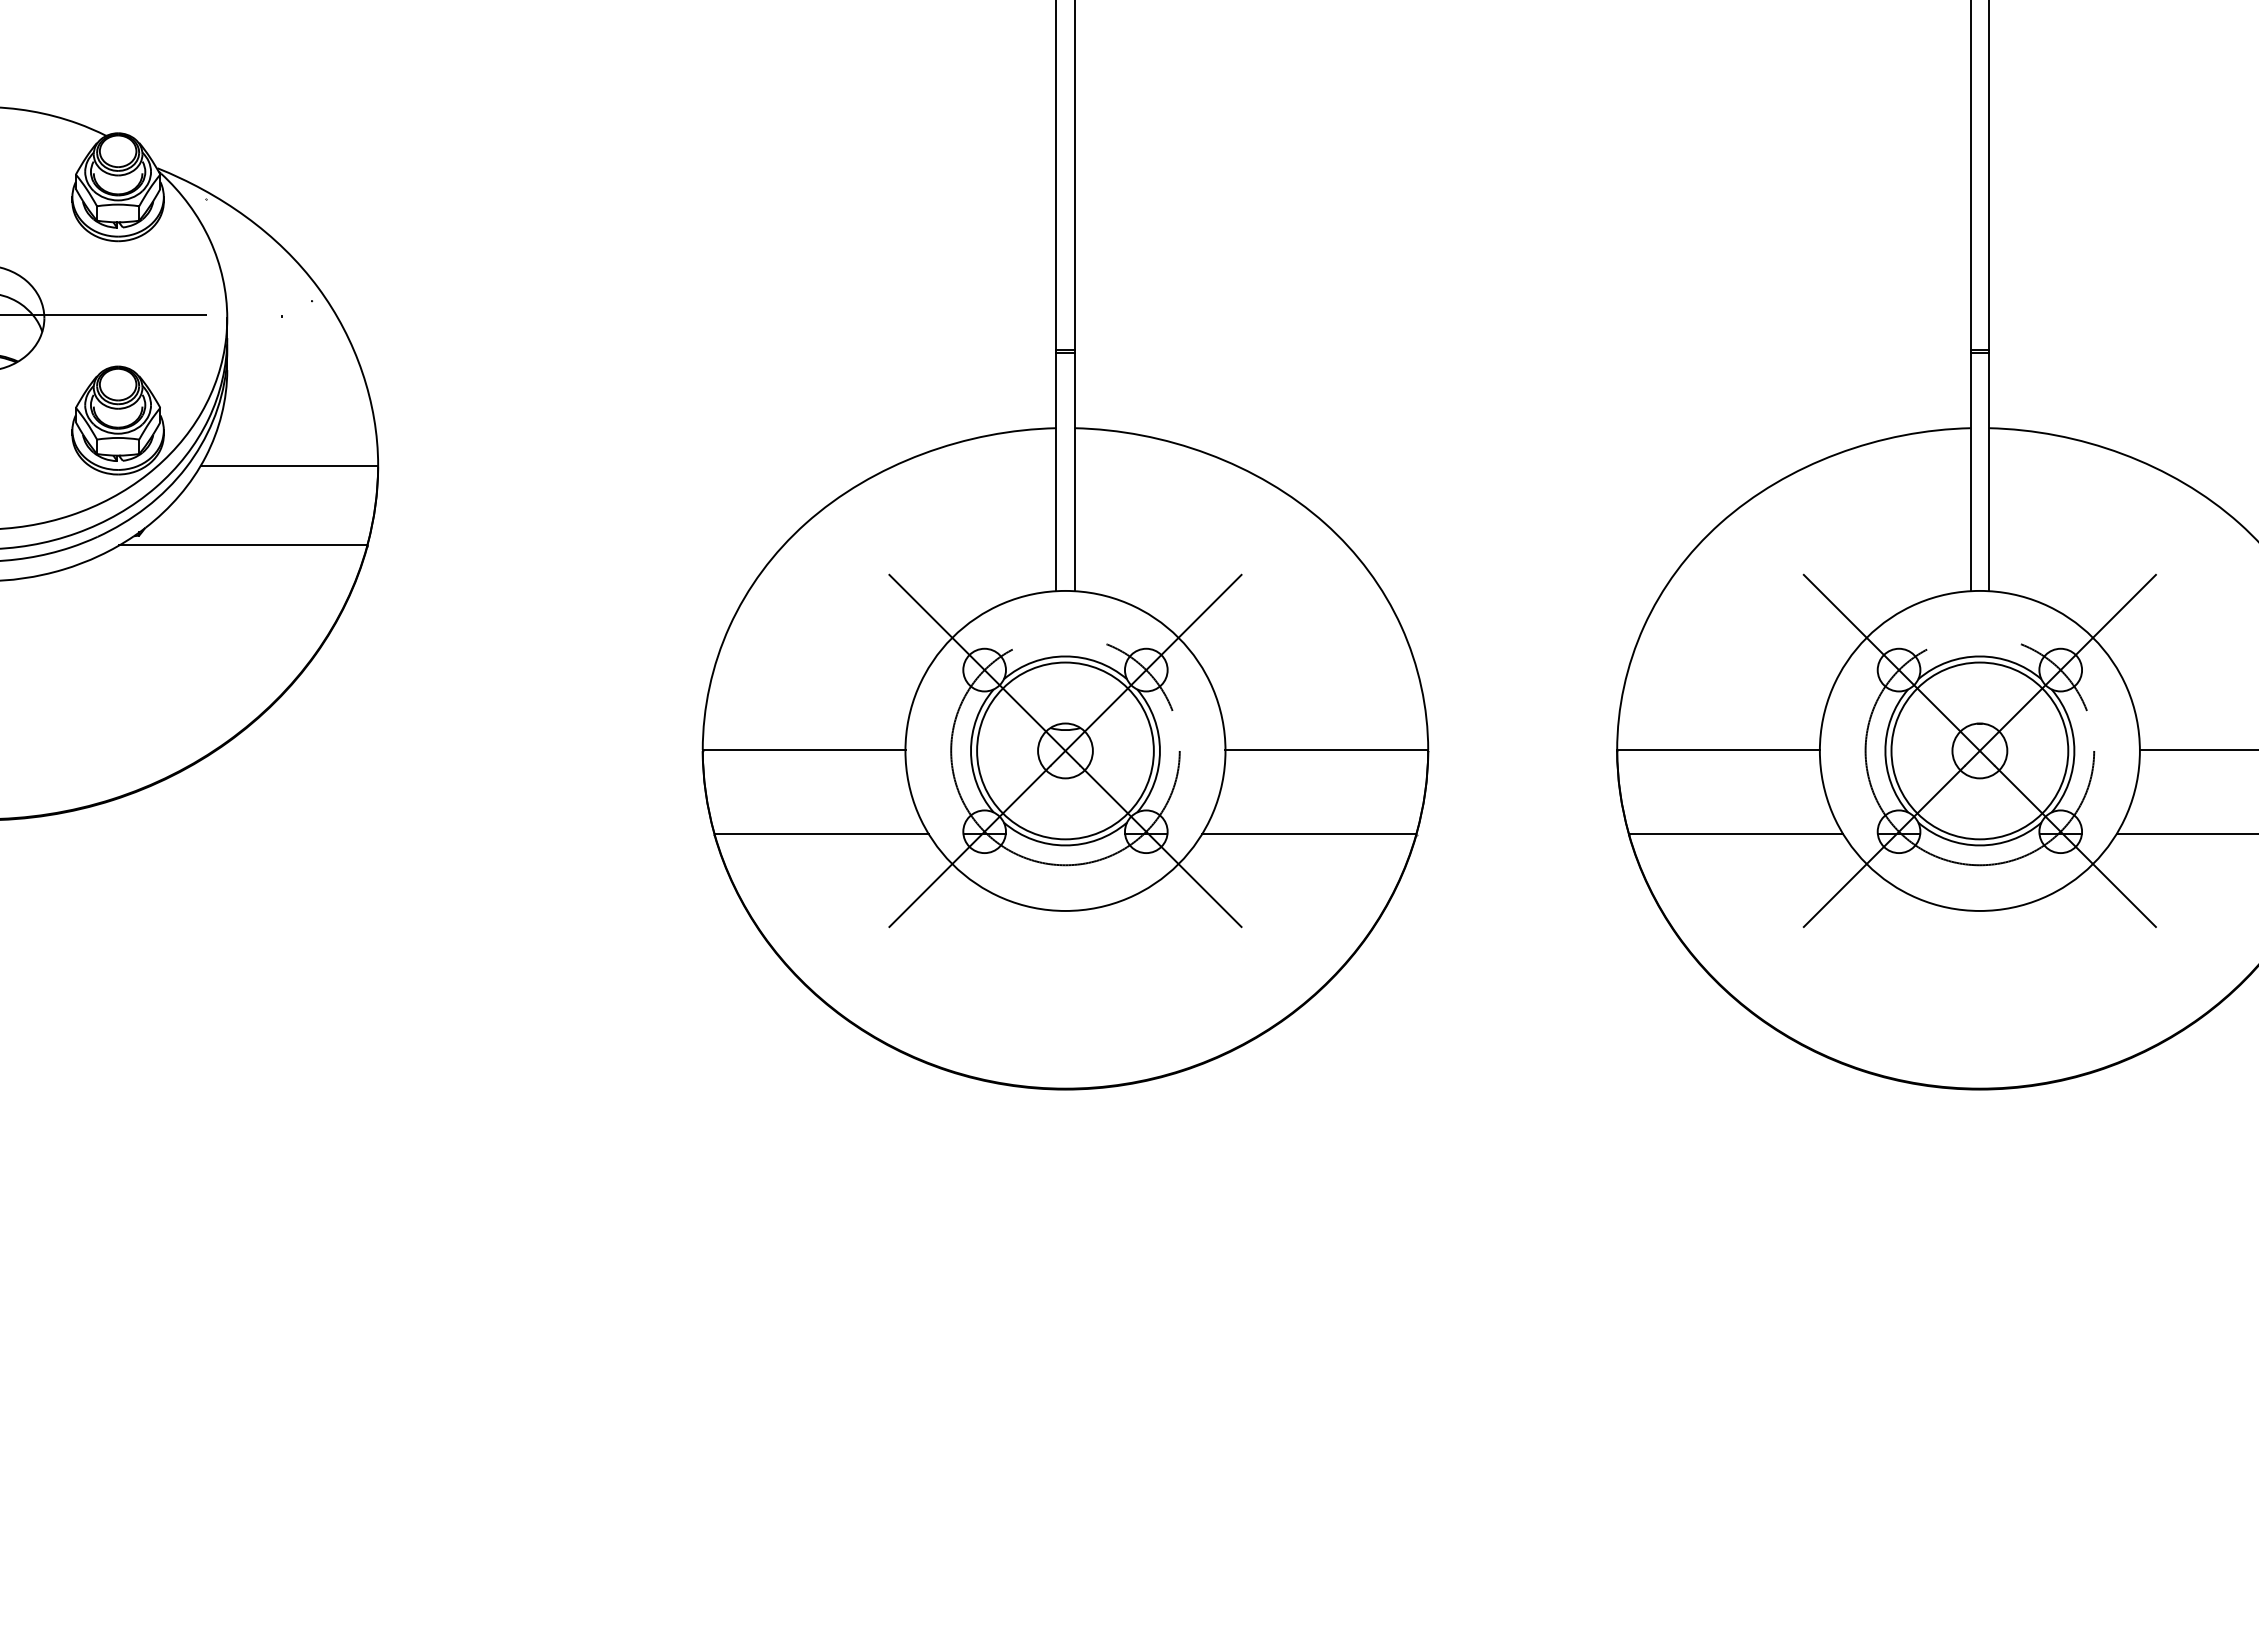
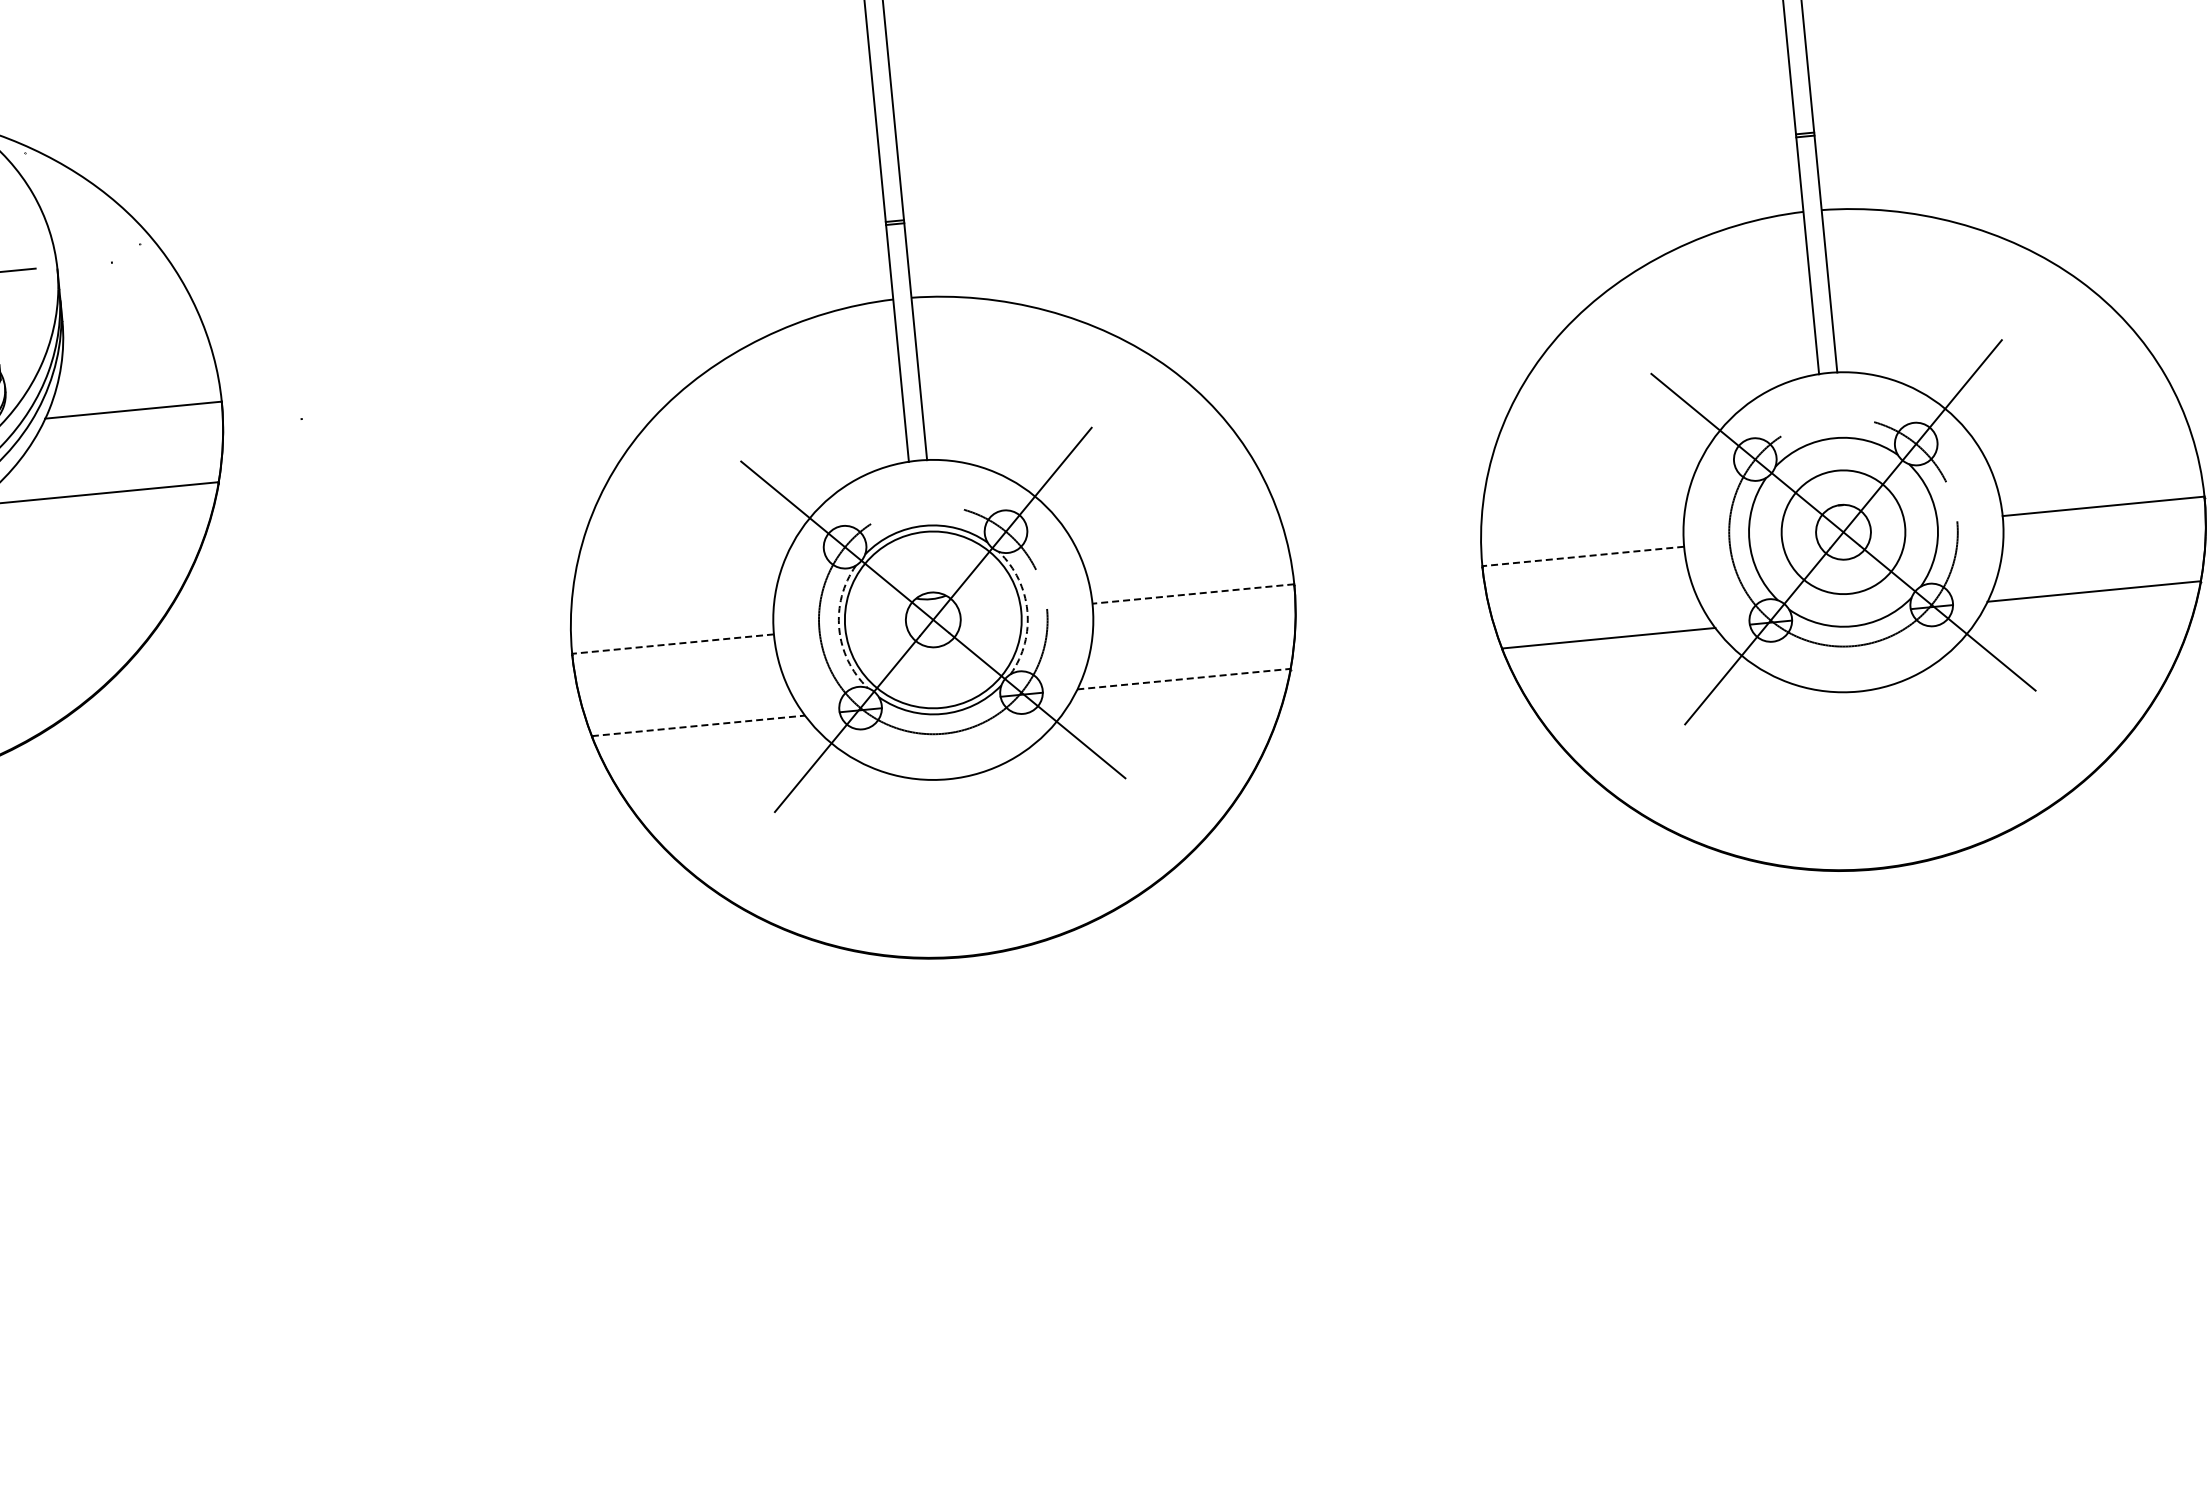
line: (803, 750) -> (672, 644), solid -> dashed
arc: (971, 750) -> (839, 628), solid -> dashed
arc: (1159, 750) -> (1026, 610), solid -> dashed
line: (1326, 750) -> (1193, 594), solid -> dashed
line: (1718, 750) -> (1583, 556), solid -> dashed
circle: (1979, 750) -> (1843, 531), size x0.7
line: (822, 833) -> (699, 725), solid -> dashed
line: (1309, 833) -> (1184, 678), solid -> dashed

